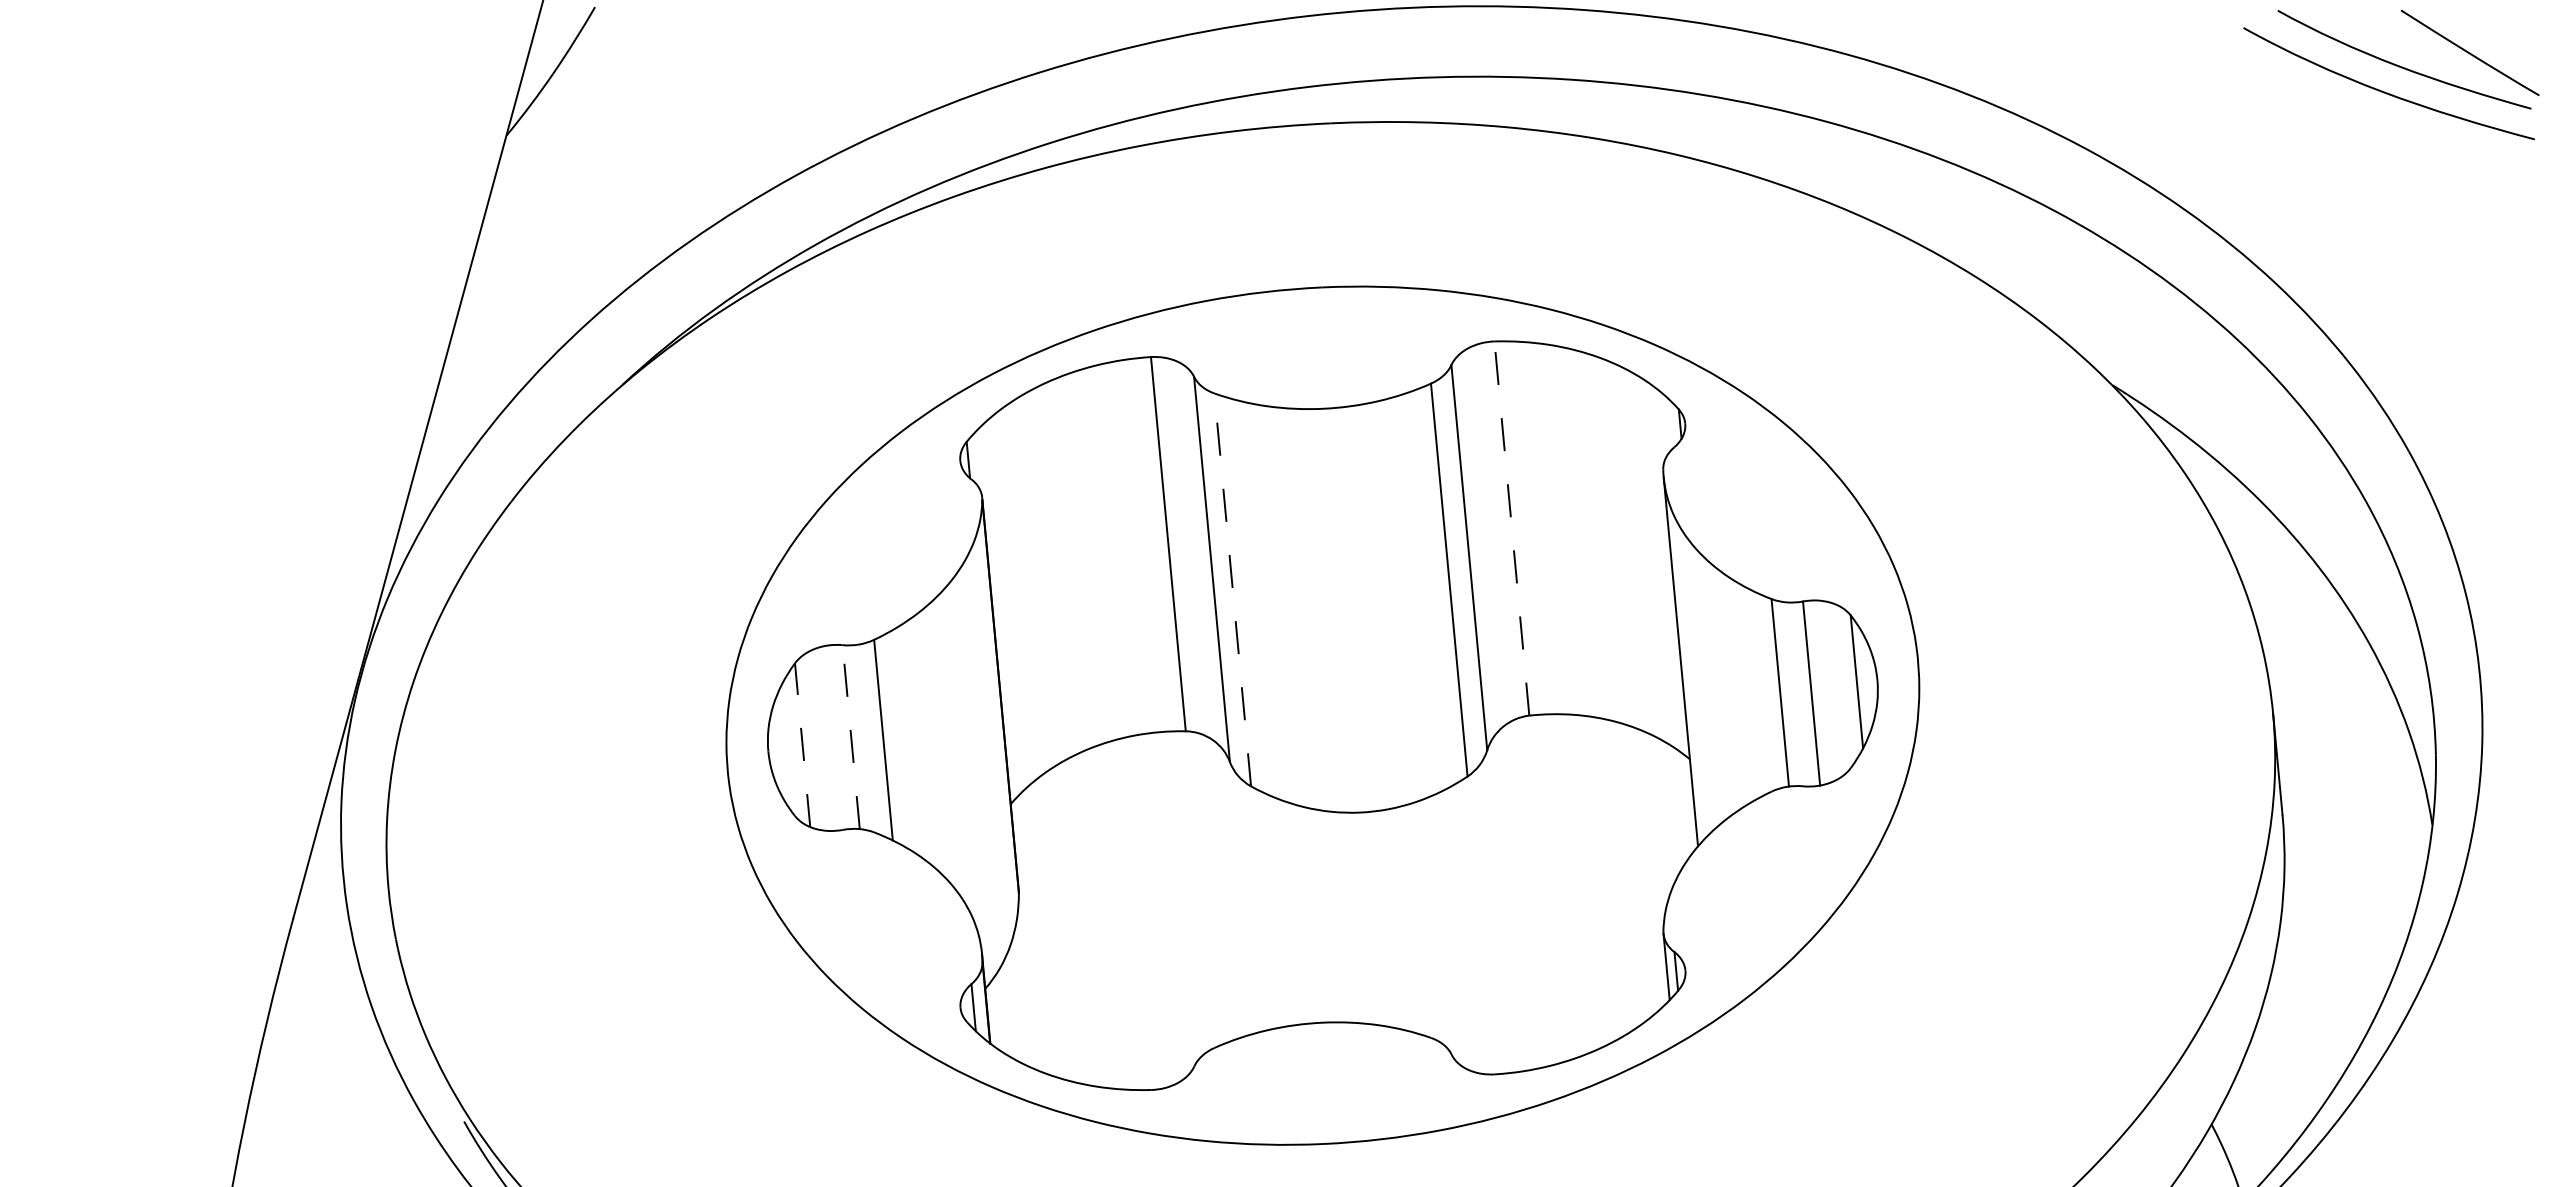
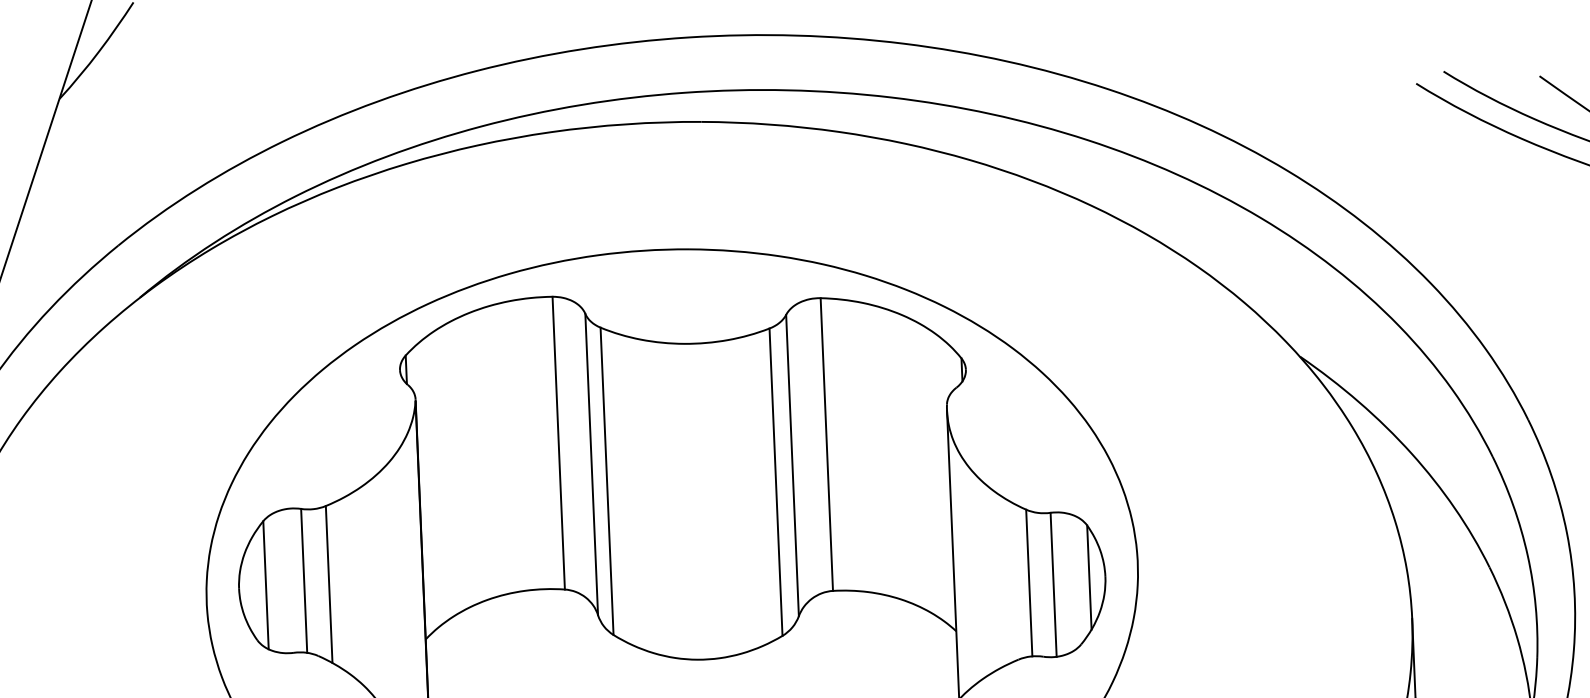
line: (1511, 528) -> (826, 444), dashed -> solid
line: (1232, 589) -> (606, 480), dashed -> solid
line: (851, 736) -> (304, 580), dashed -> solid
line: (802, 744) -> (265, 584), dashed -> solid

